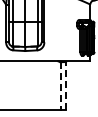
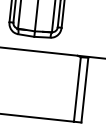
line: (60, 85) -> (77, 88), dashed -> solid
line: (66, 85) -> (85, 89), dashed -> solid

